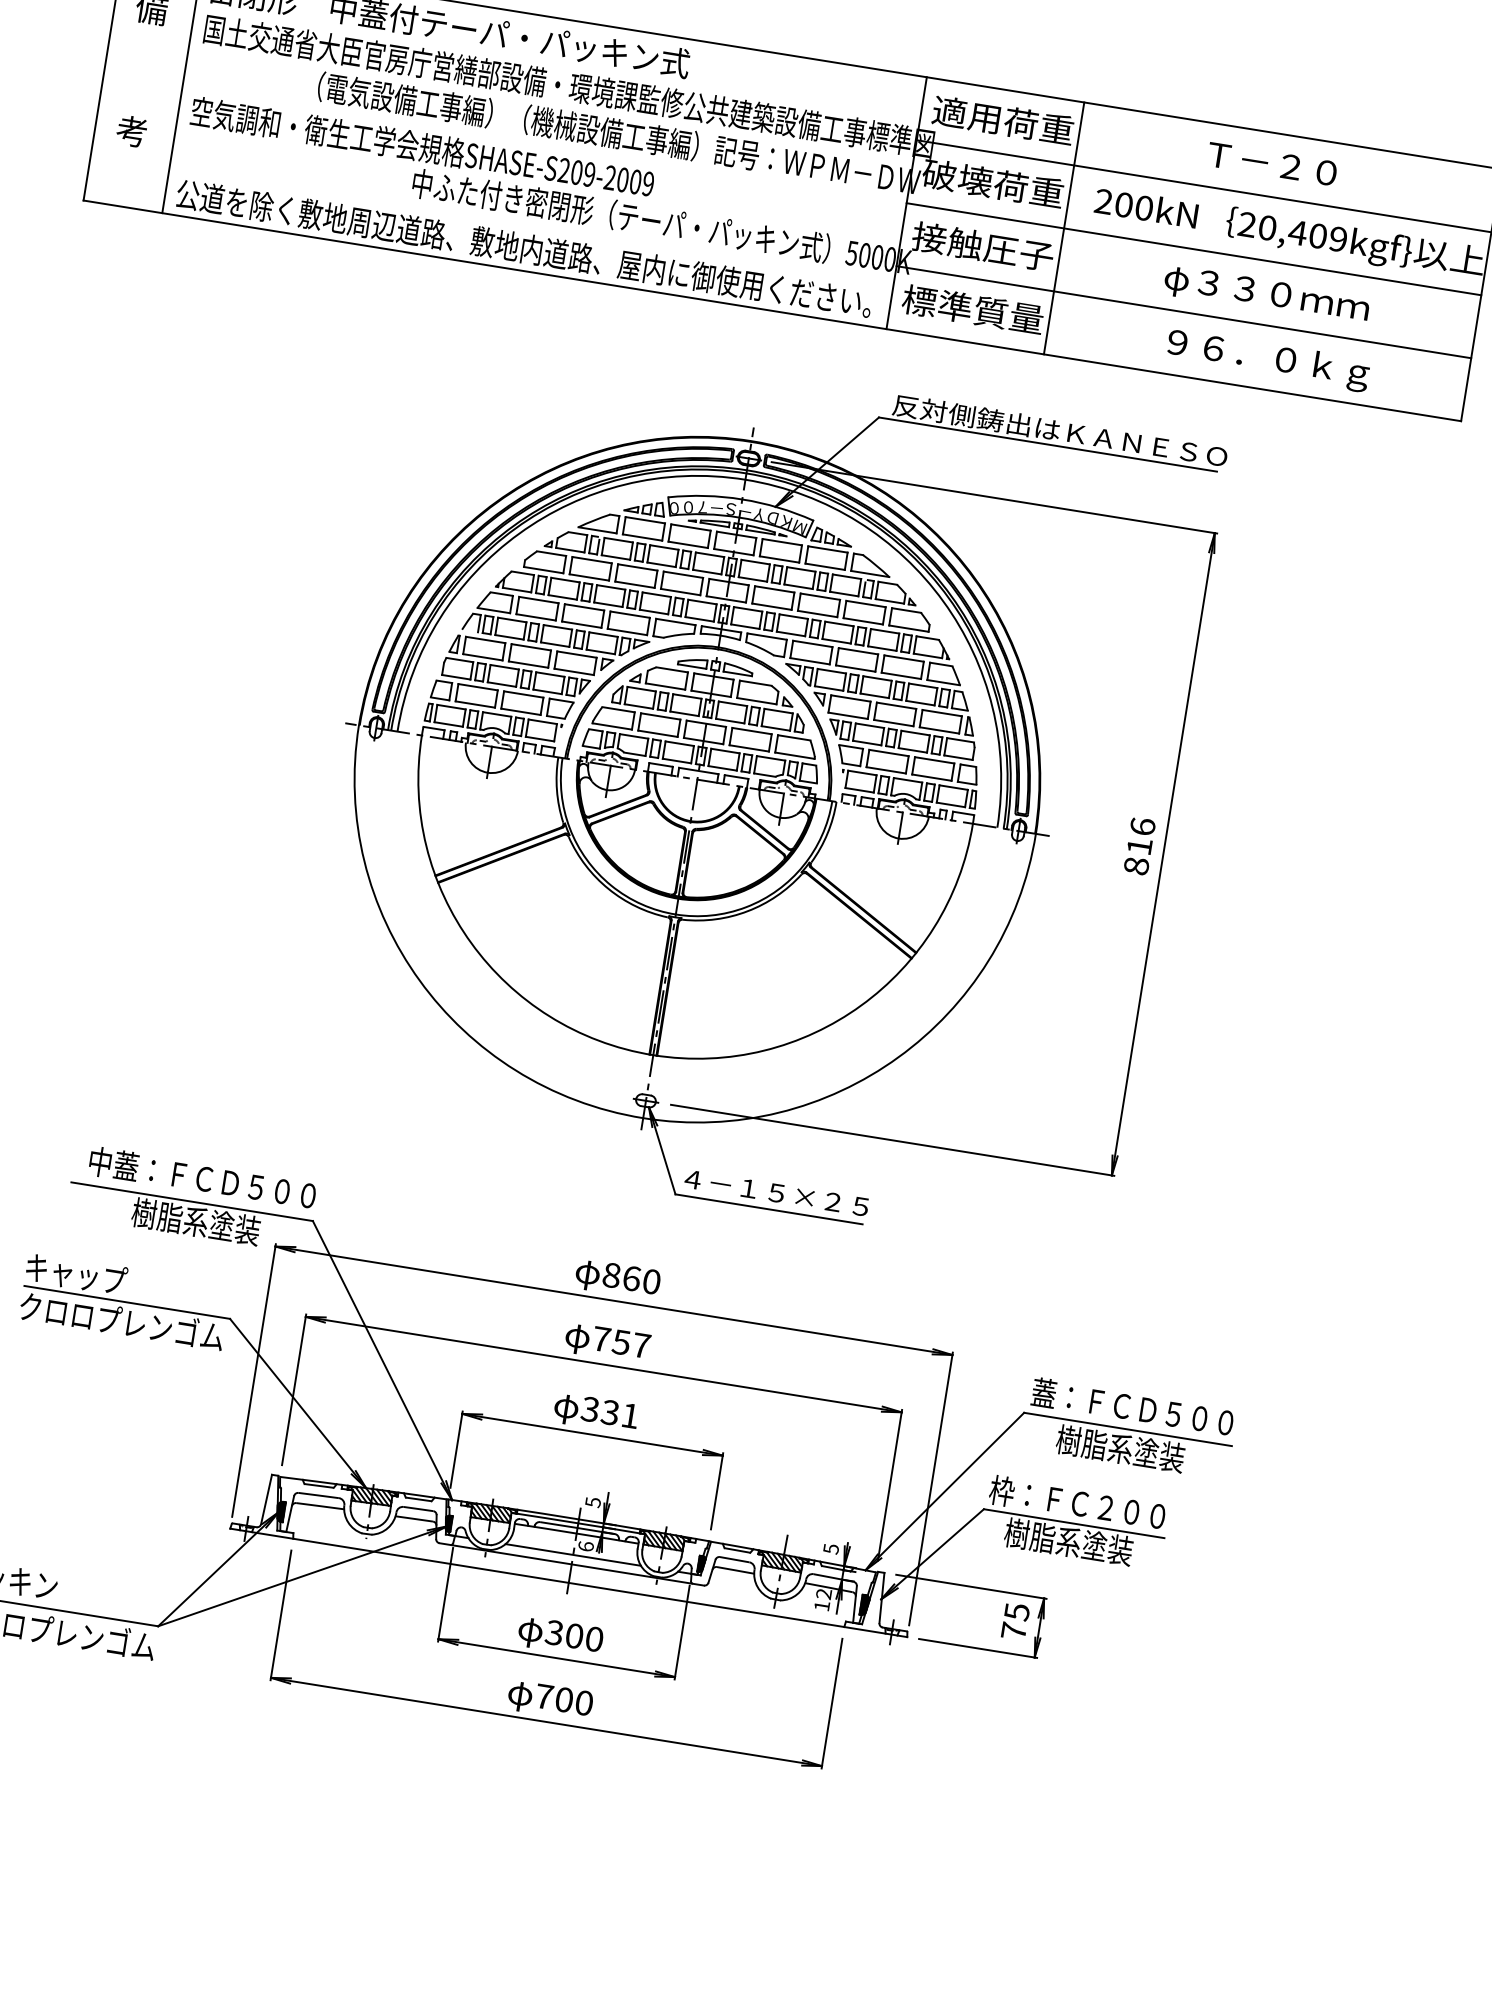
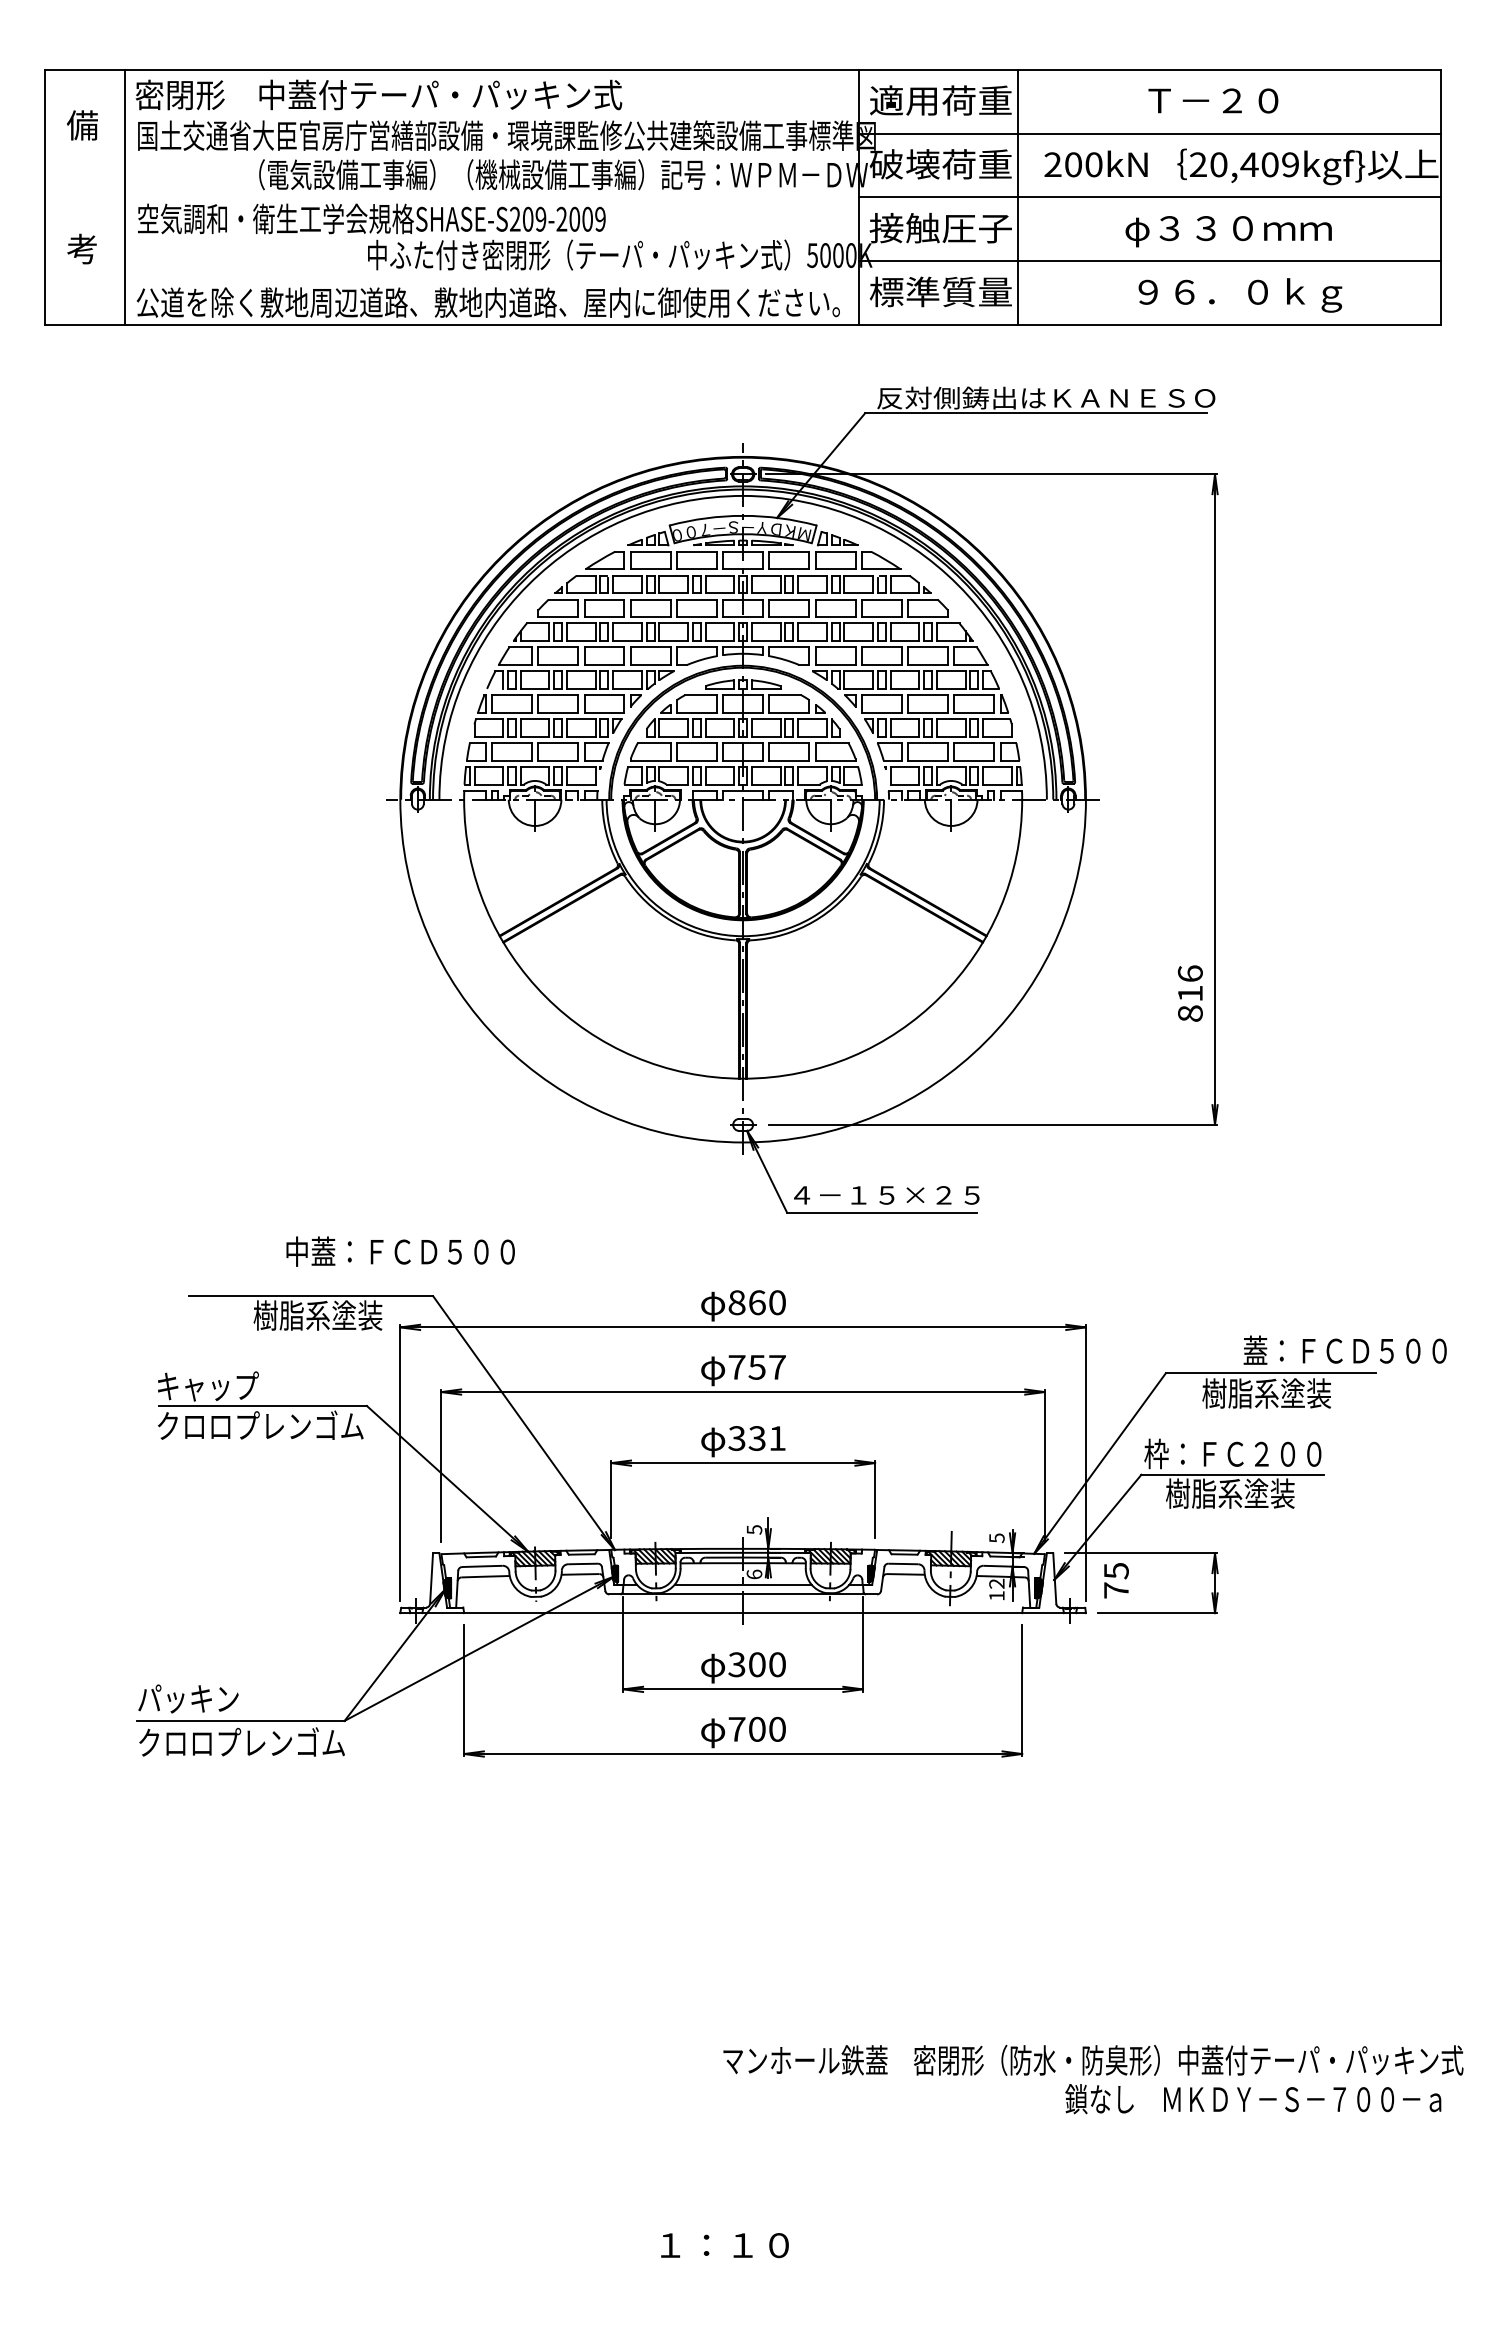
text: (1139, 846) -> (1190, 993), moved
text: (202, 1178) -> (400, 1251), moved
text: (1132, 1406) -> (1344, 1349), moved
text: (1015, 1621) -> (1116, 1580), moved

